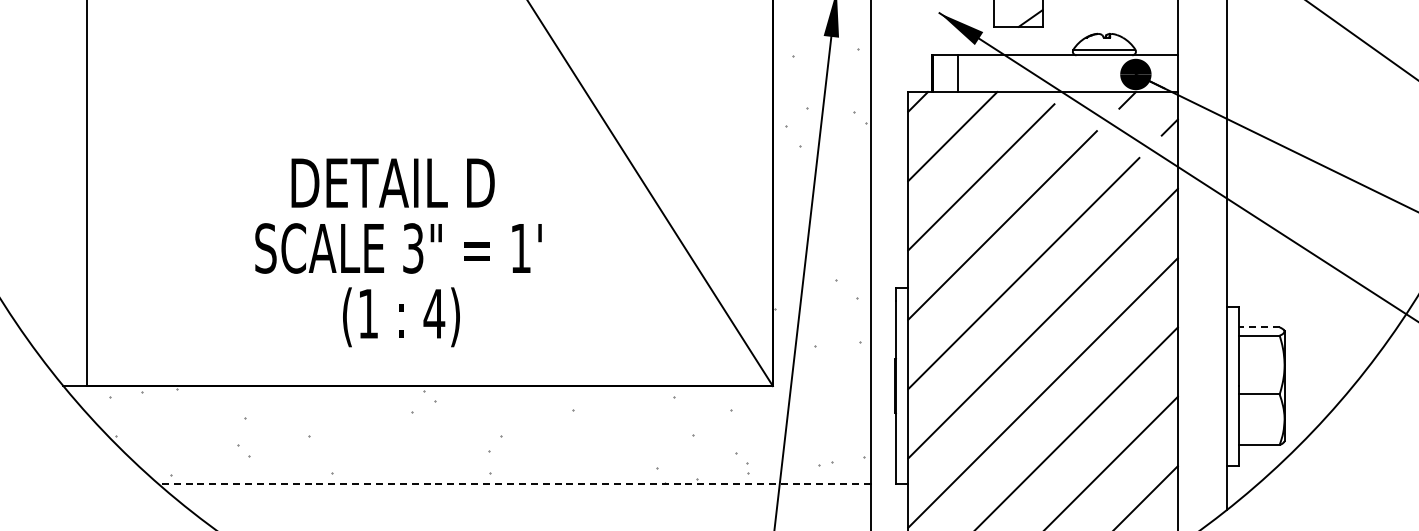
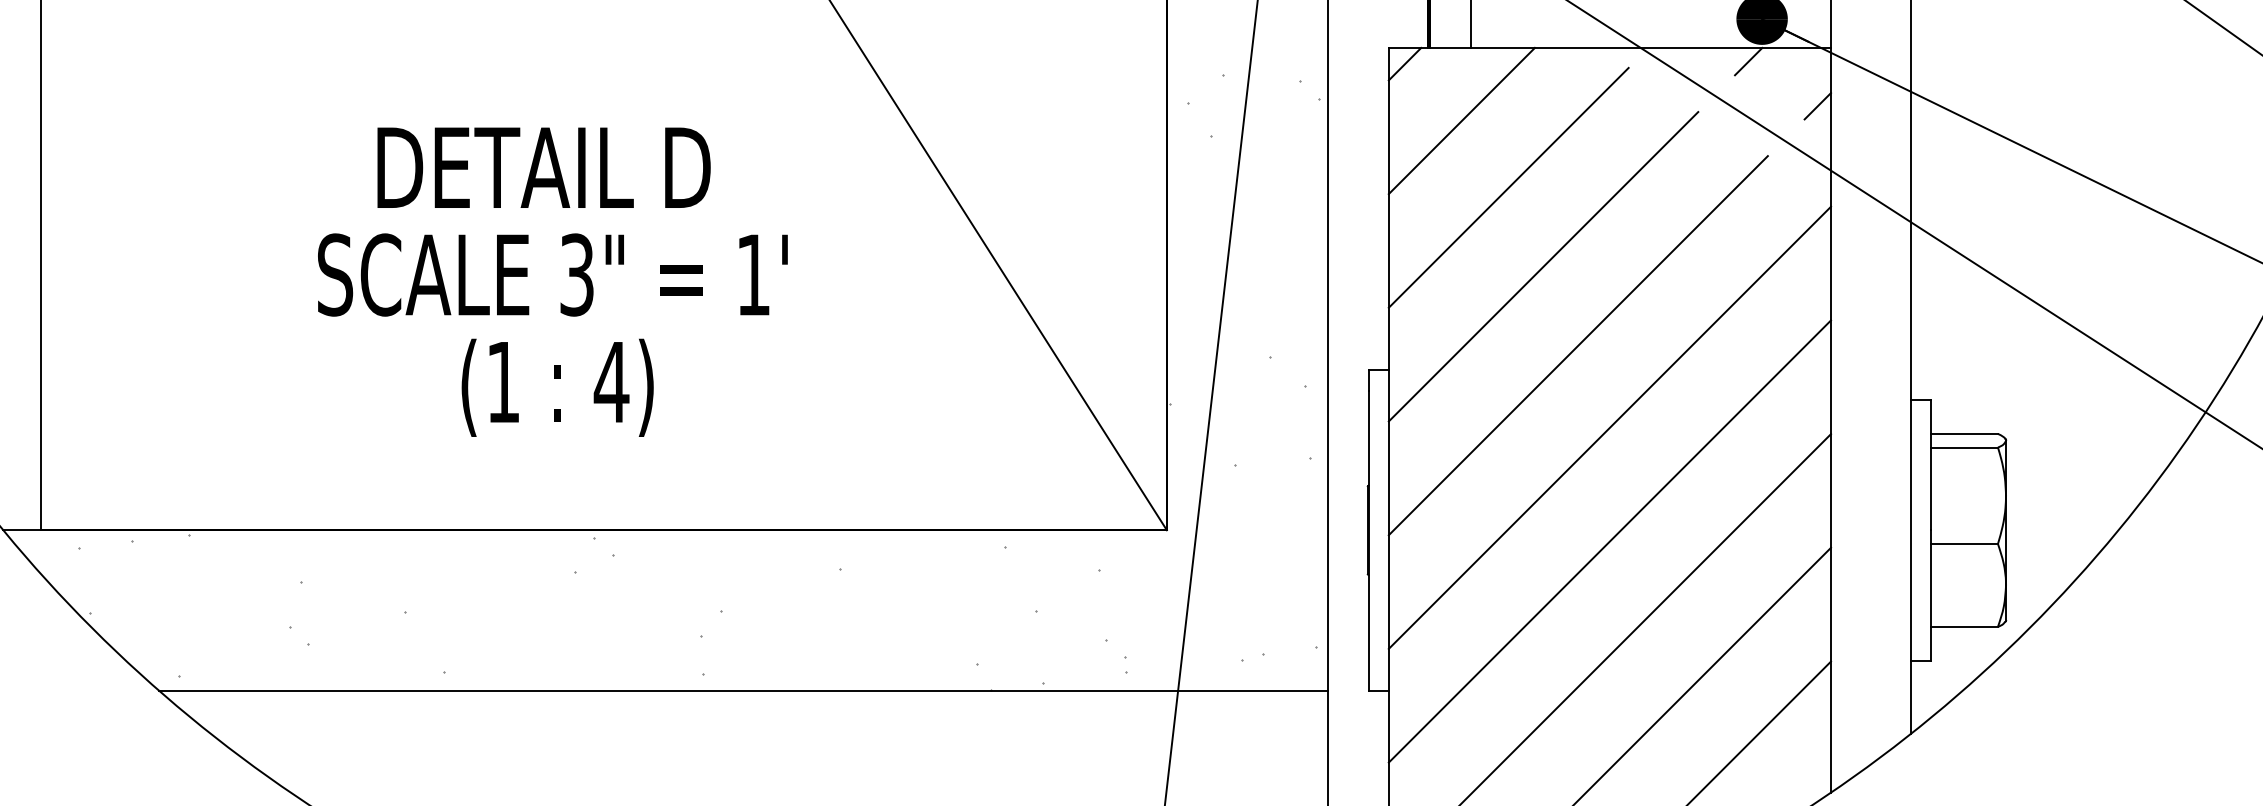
text: (398, 252) -> (552, 281), moved
line: (1259, 327) -> (1964, 434), dashed -> solid
line: (514, 484) -> (743, 691), dashed -> solid

